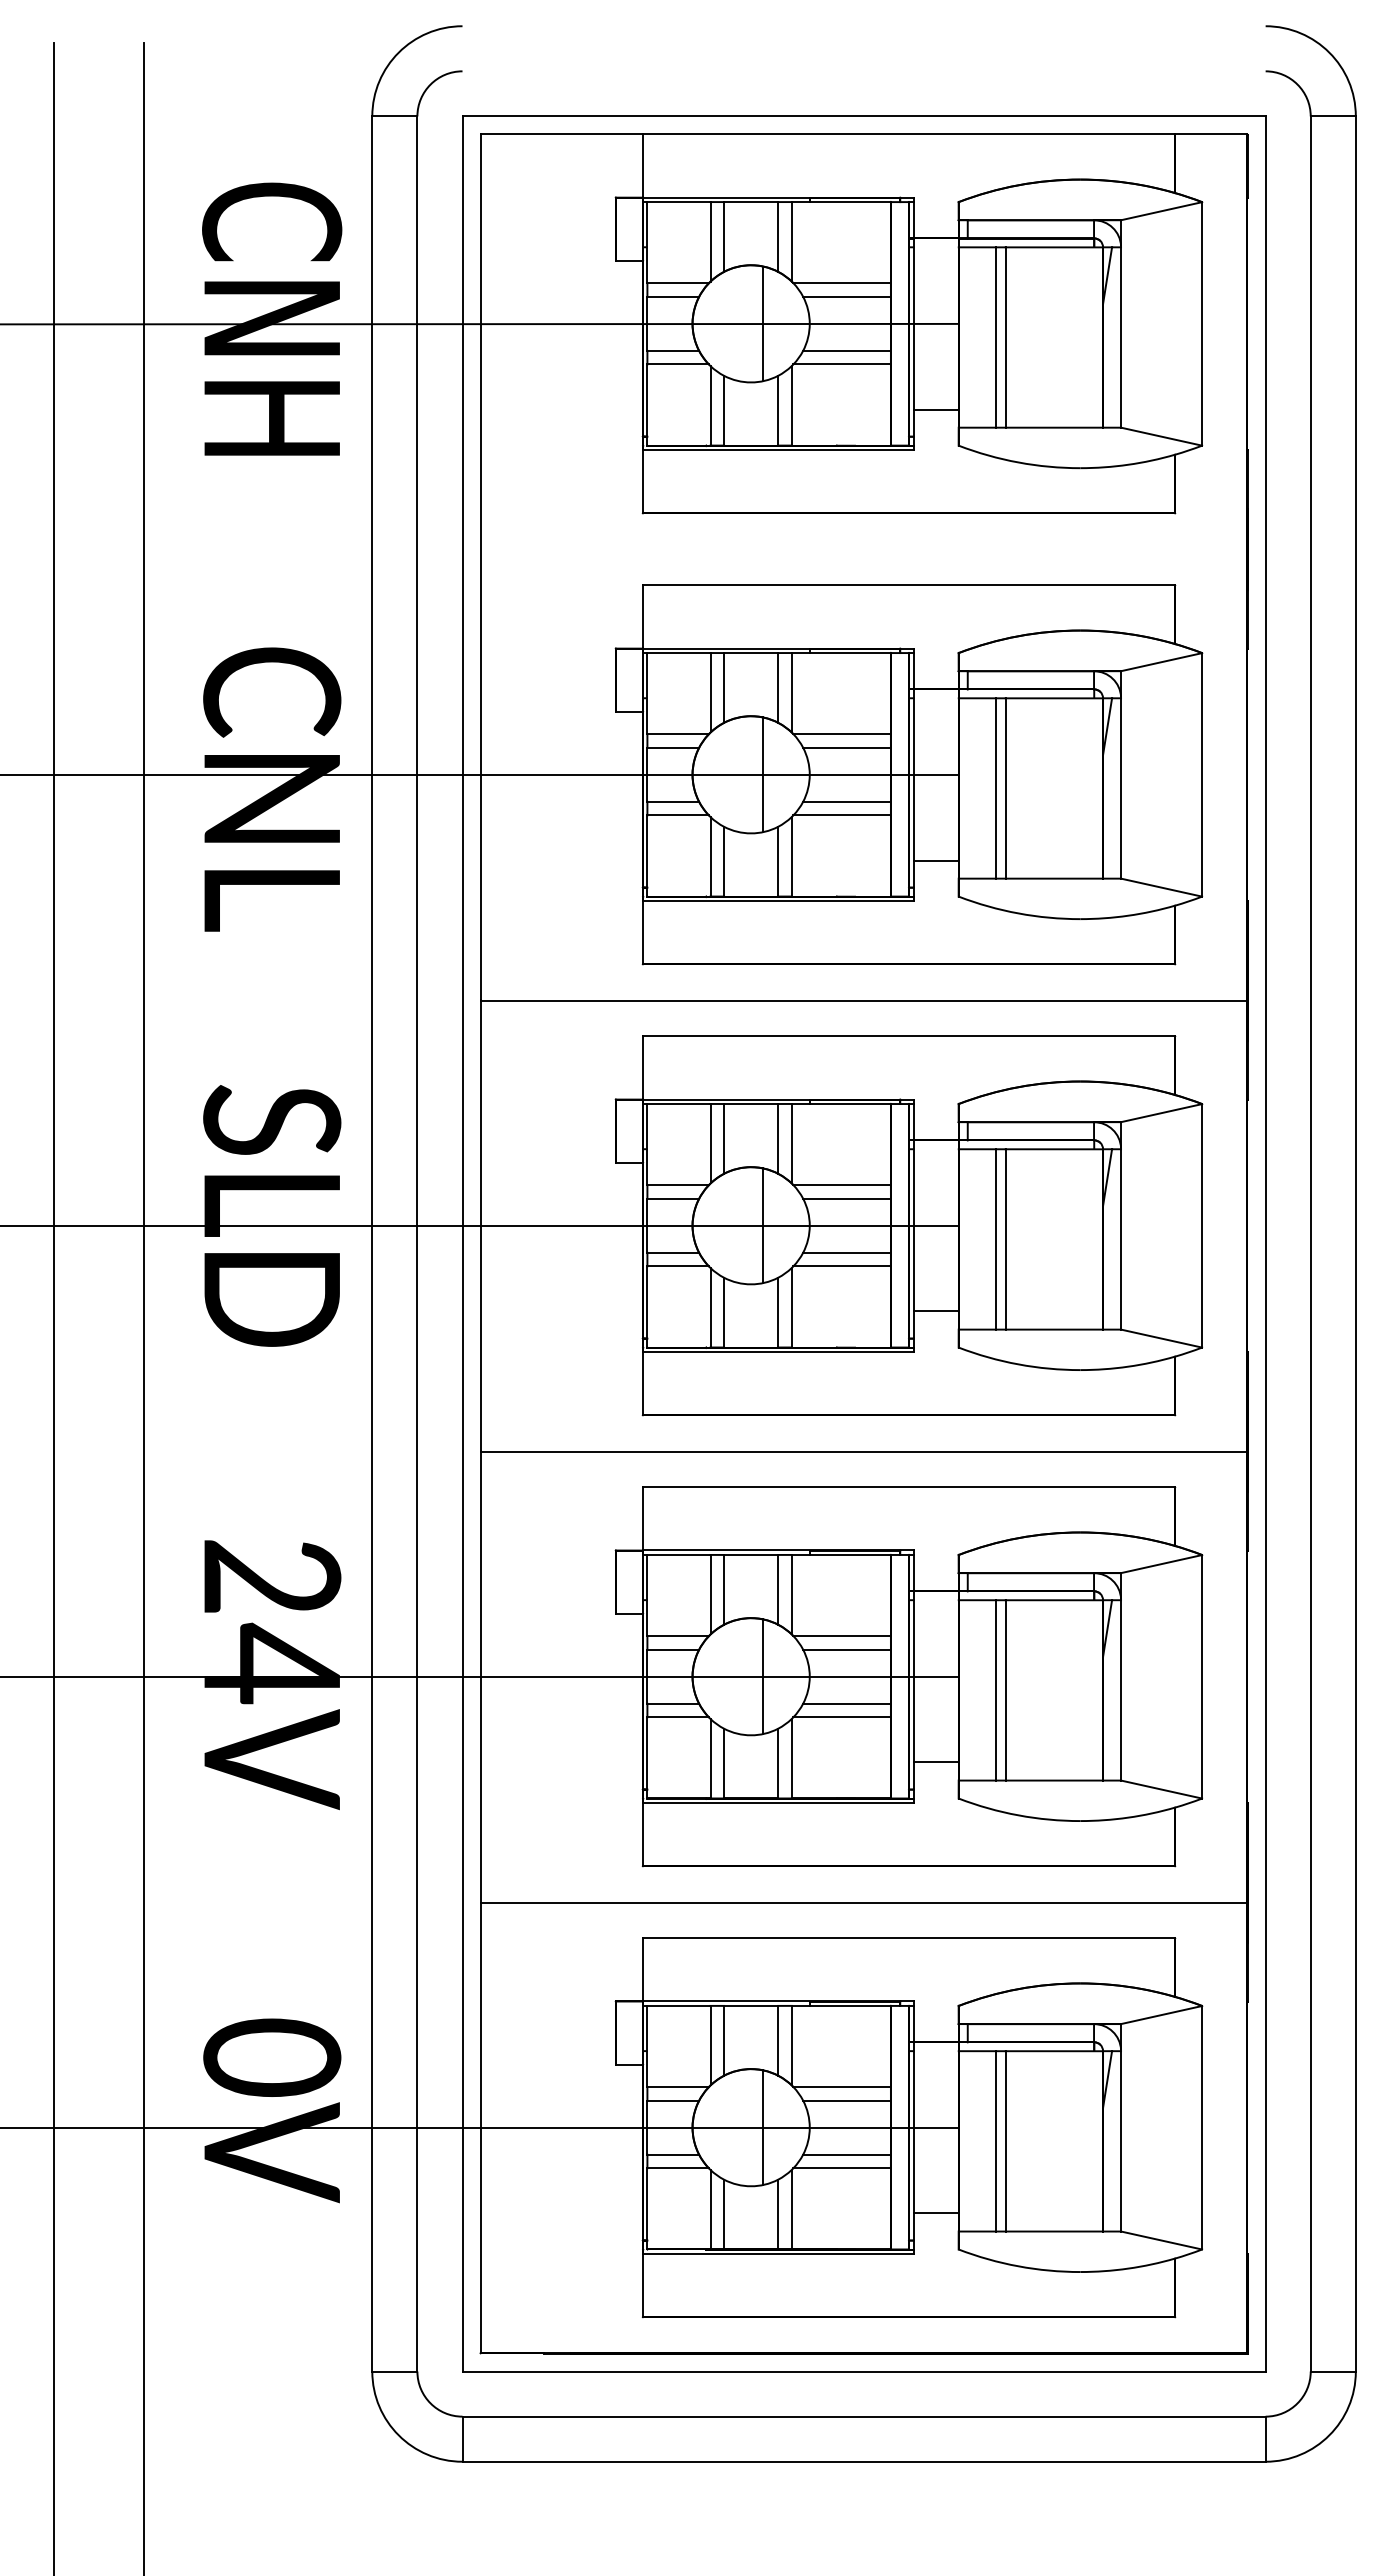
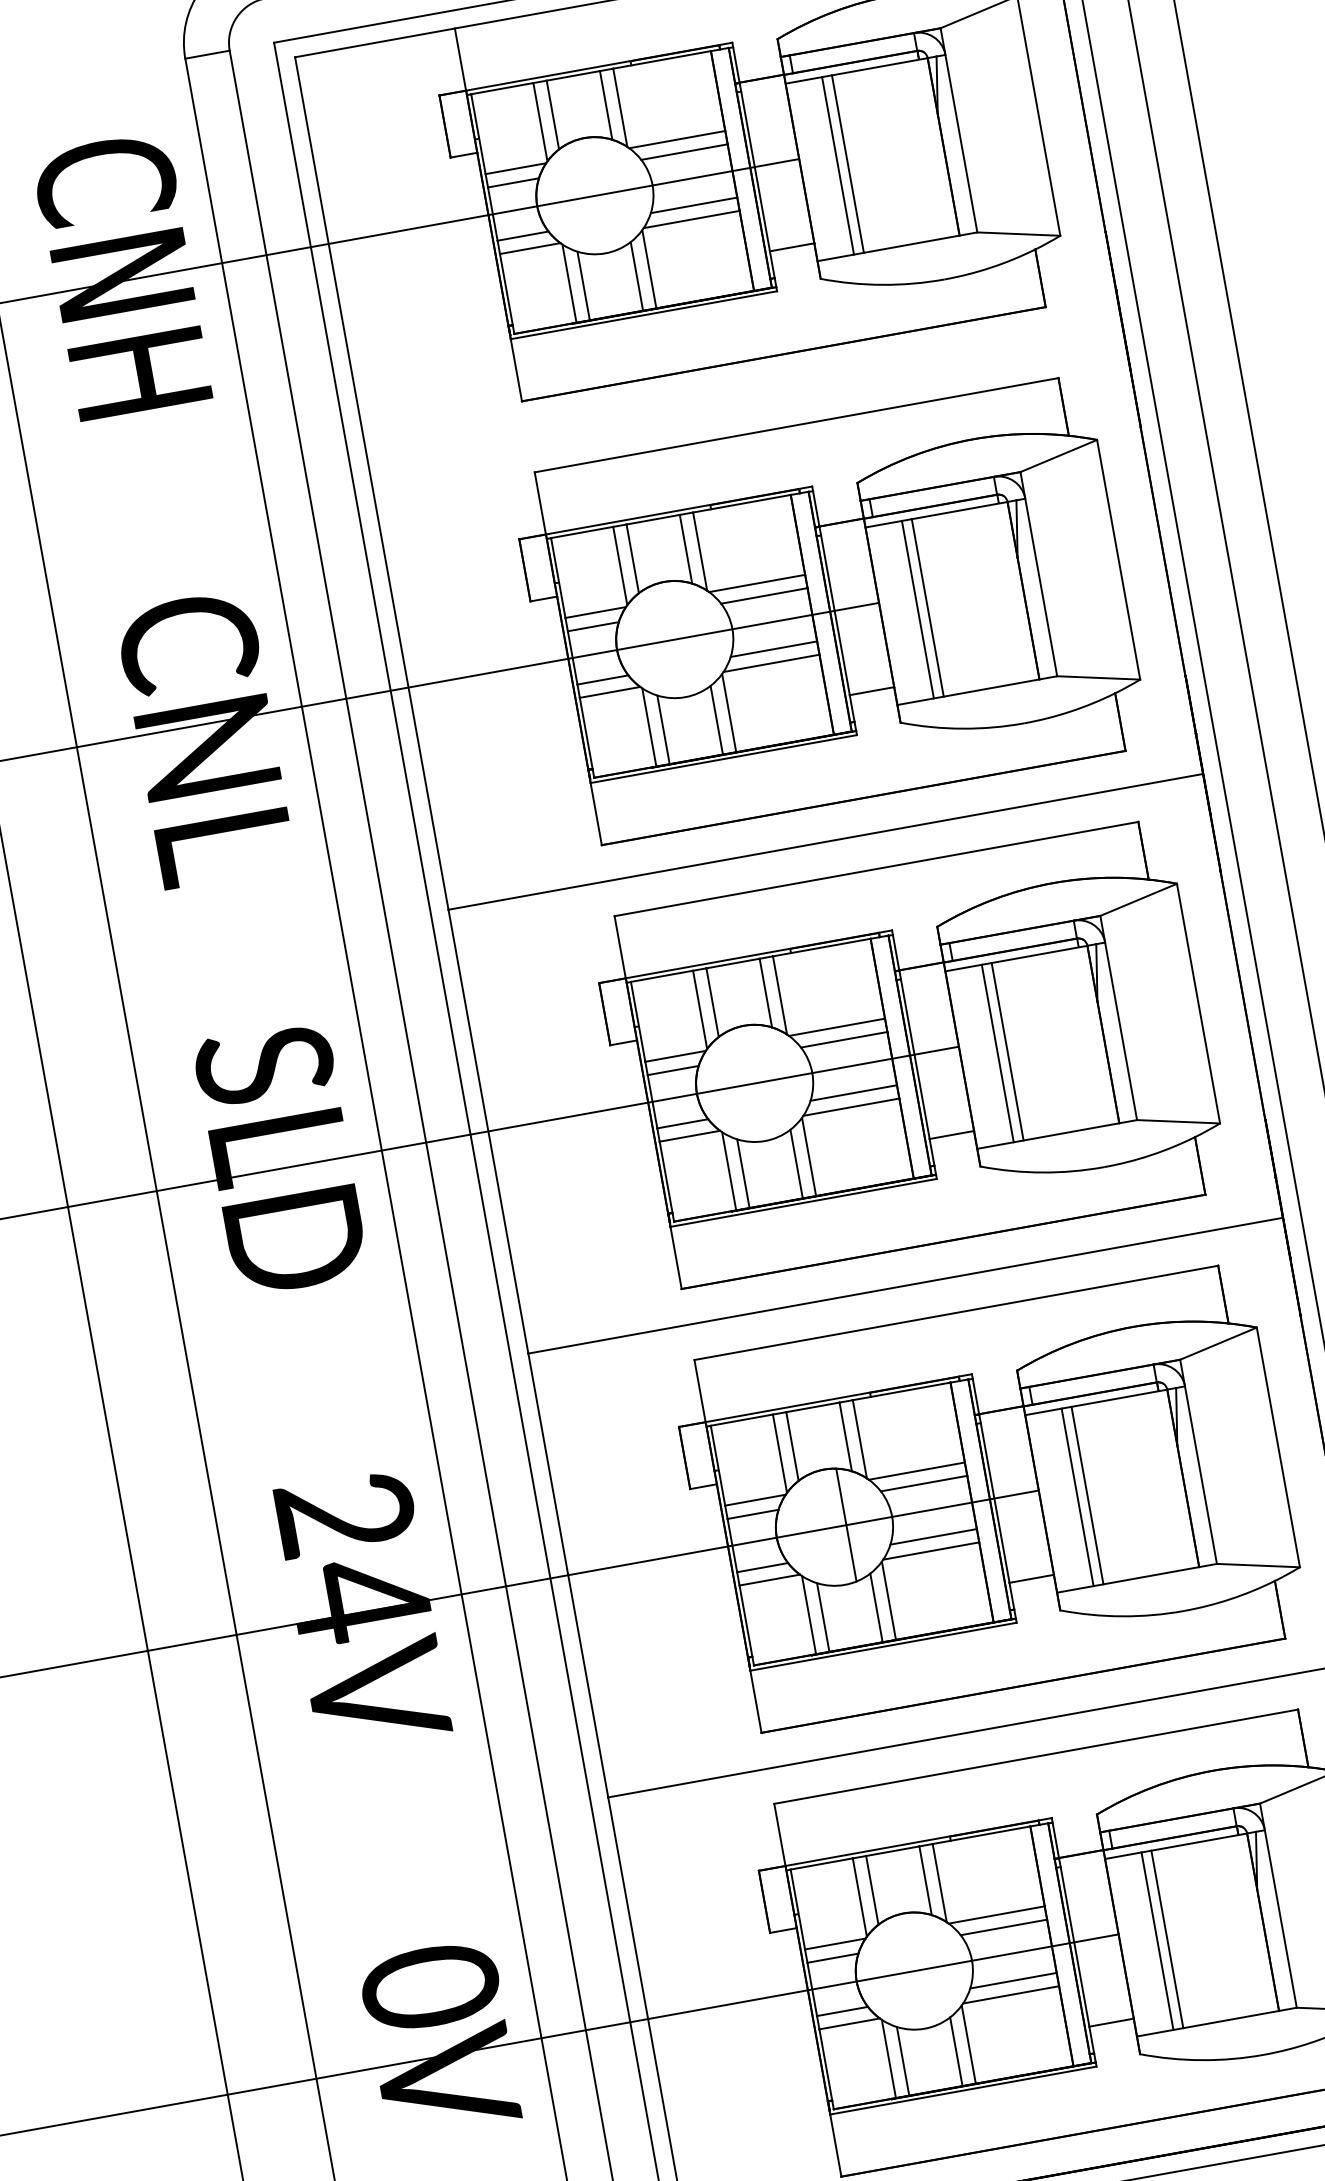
line: (763, 323) -> (607, 193), removed
line: (763, 774) -> (686, 637), removed
line: (763, 1225) -> (766, 1080), removed
line: (763, 2127) -> (926, 1968), removed

